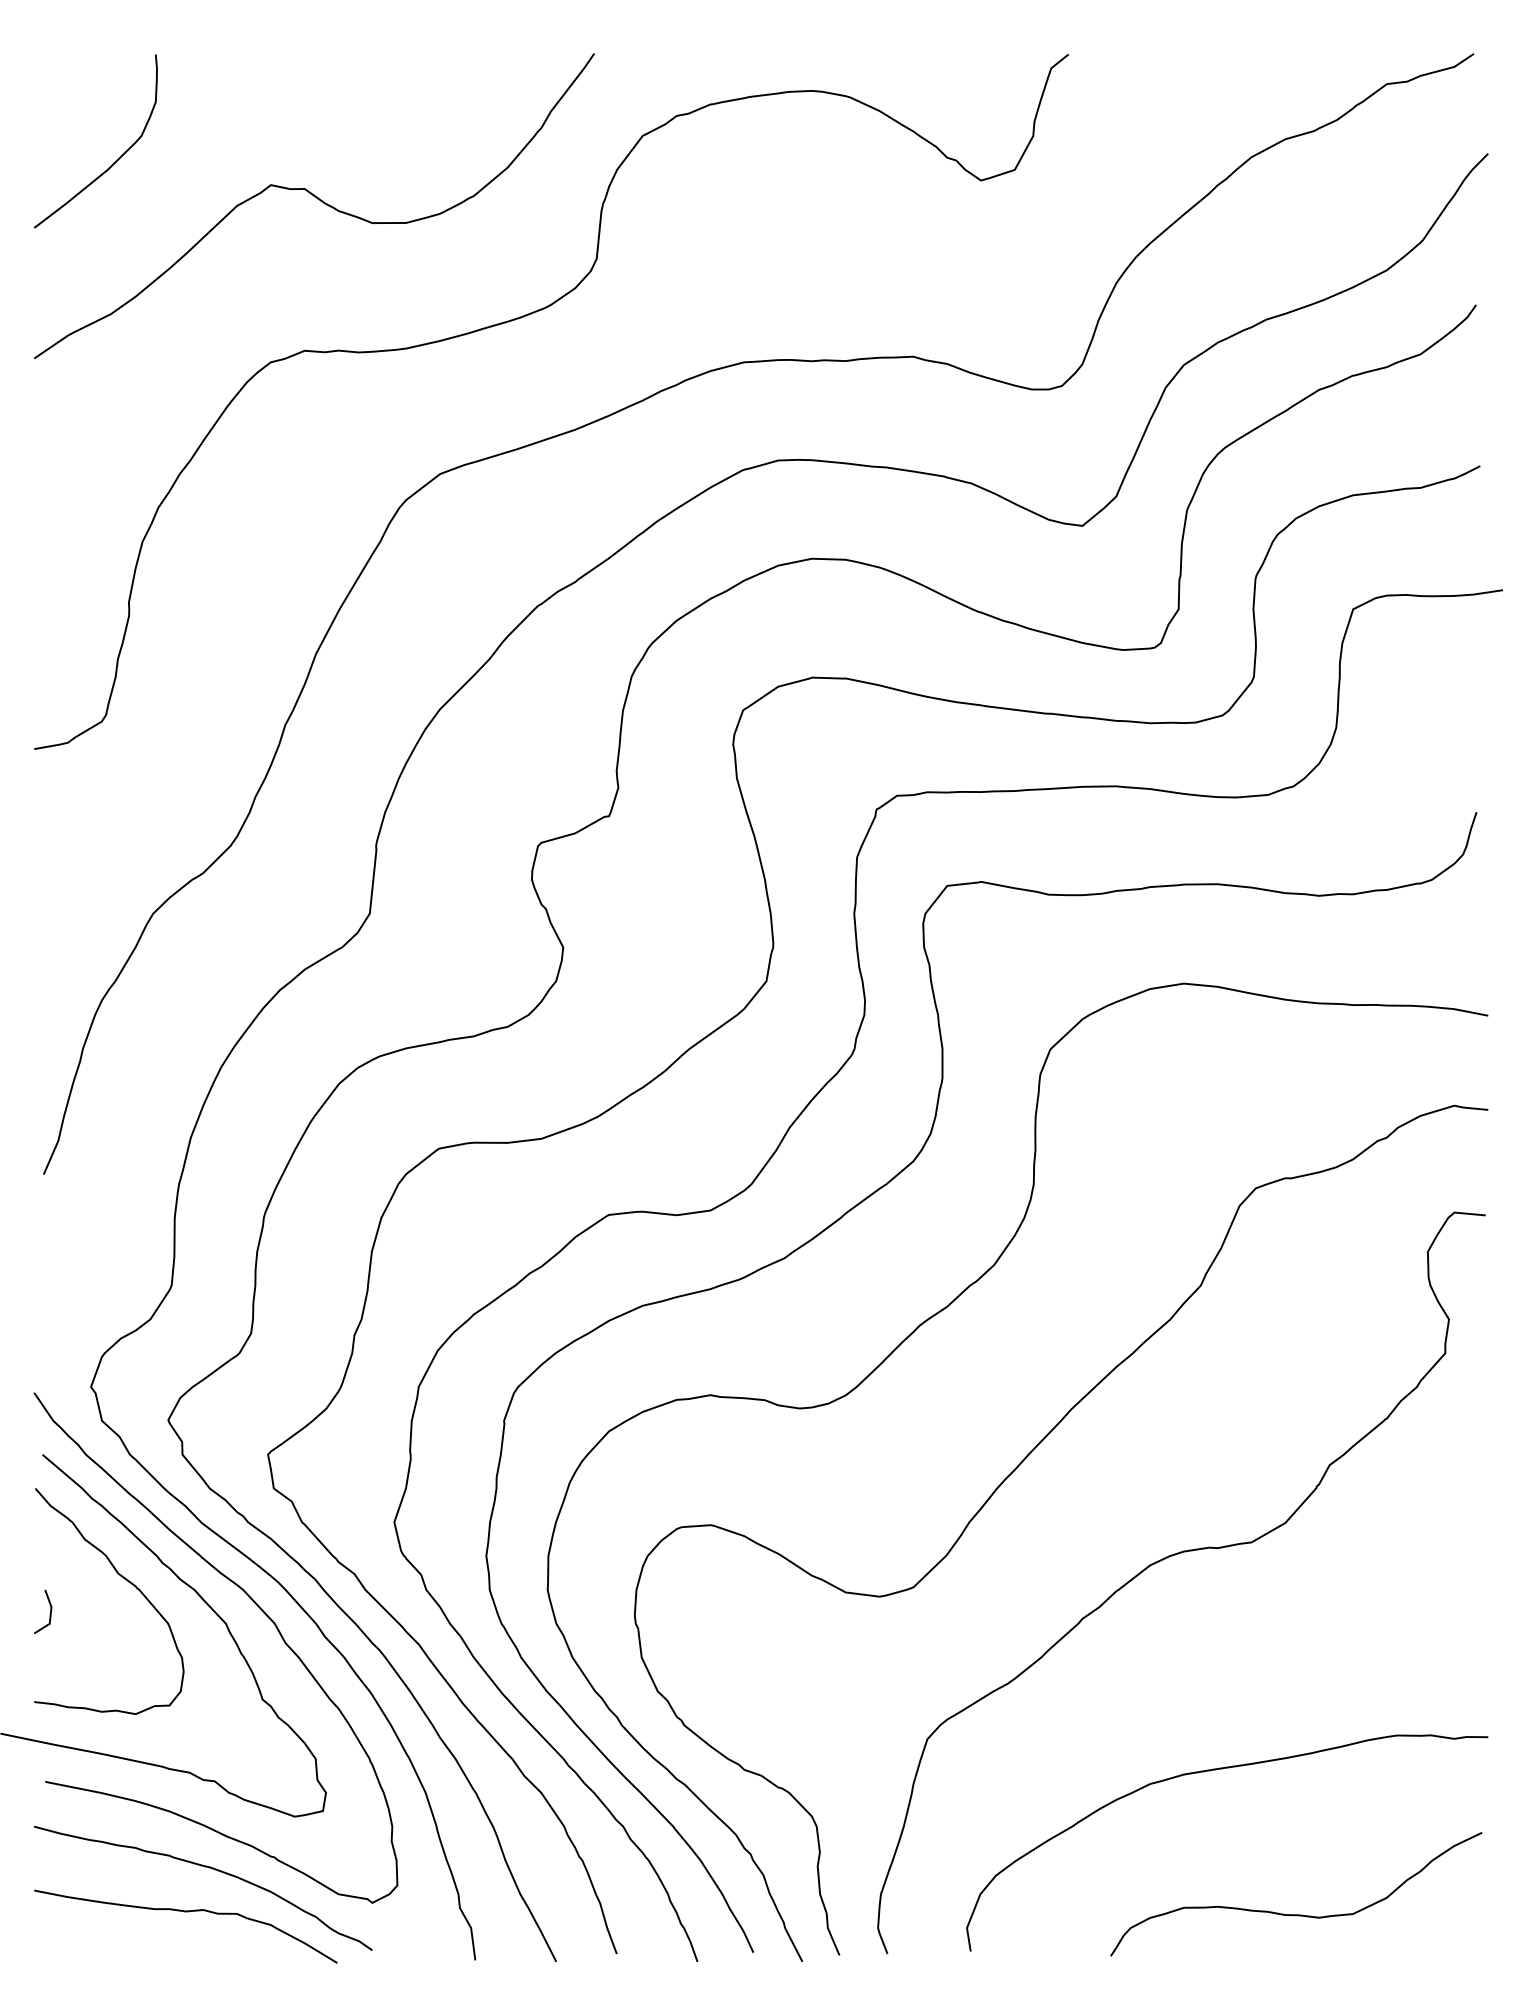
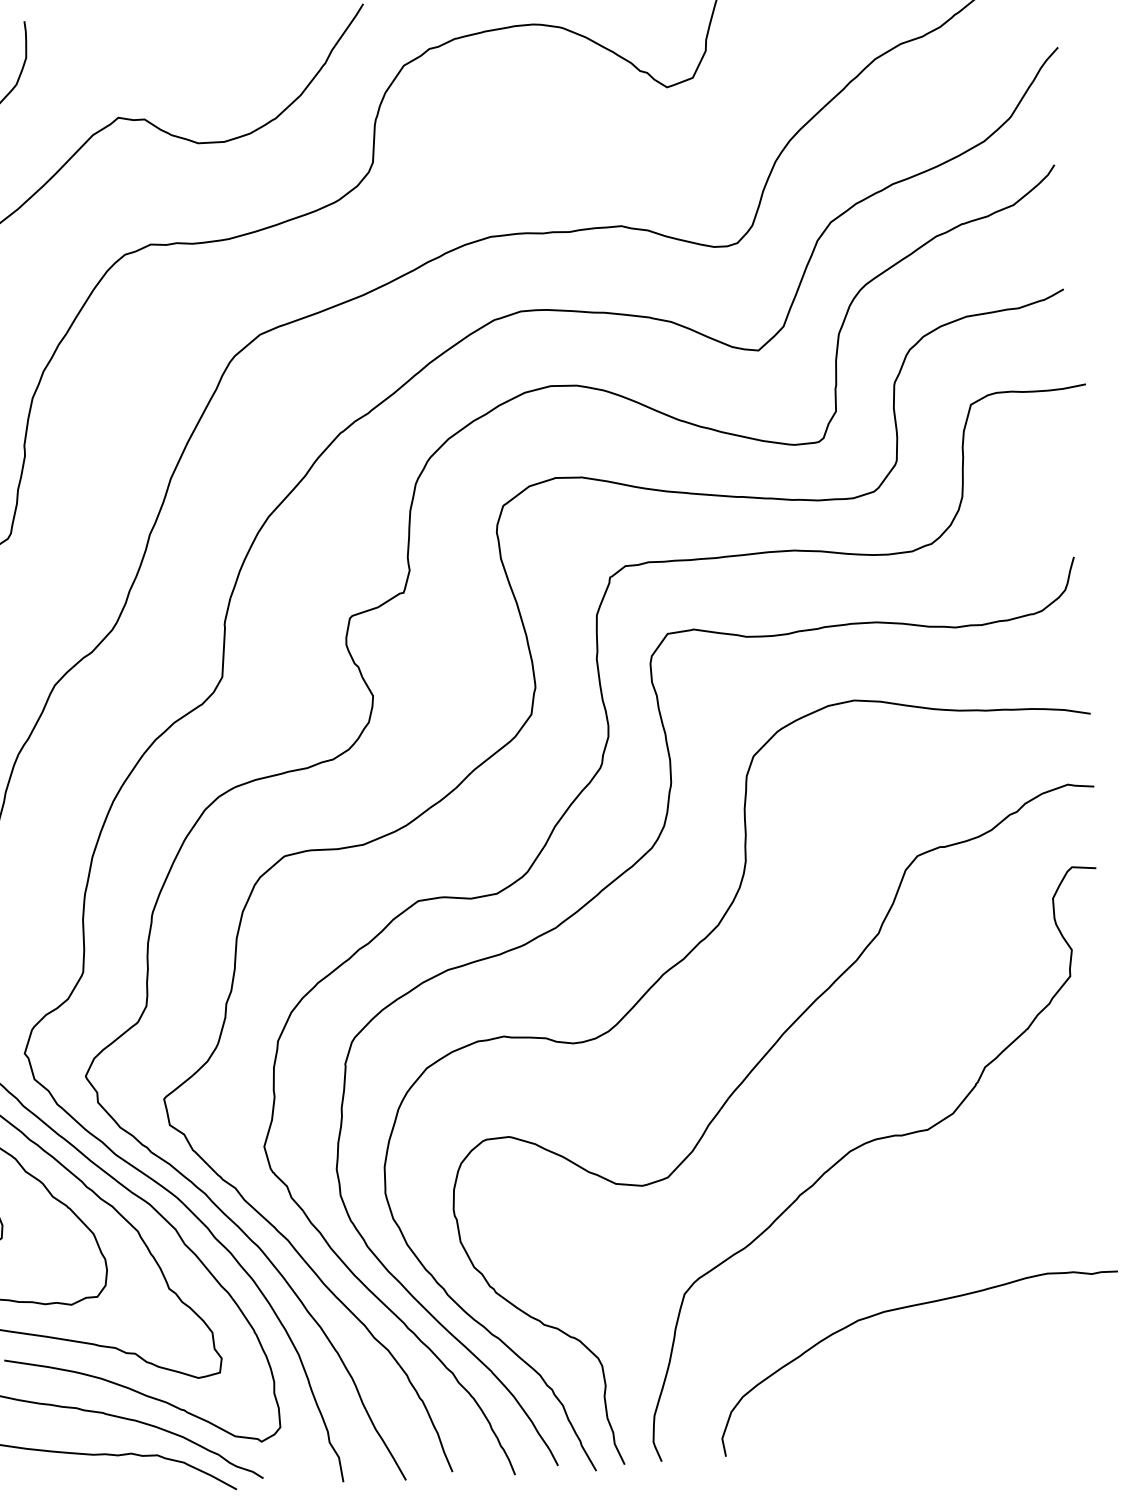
curve: (1296, 1914) -> (976, 1415), removed

